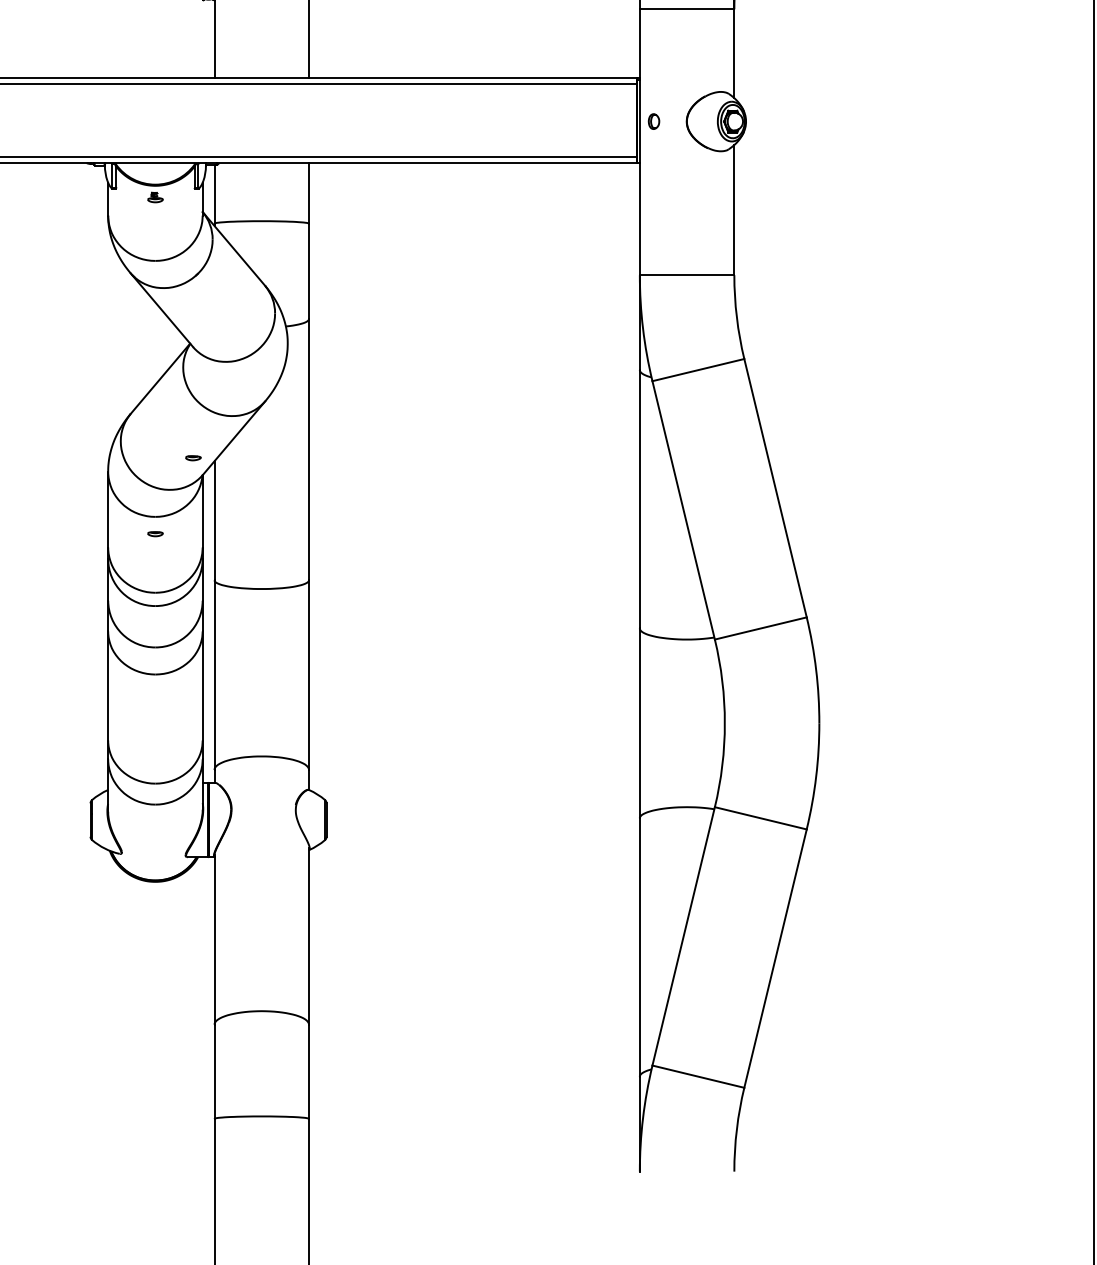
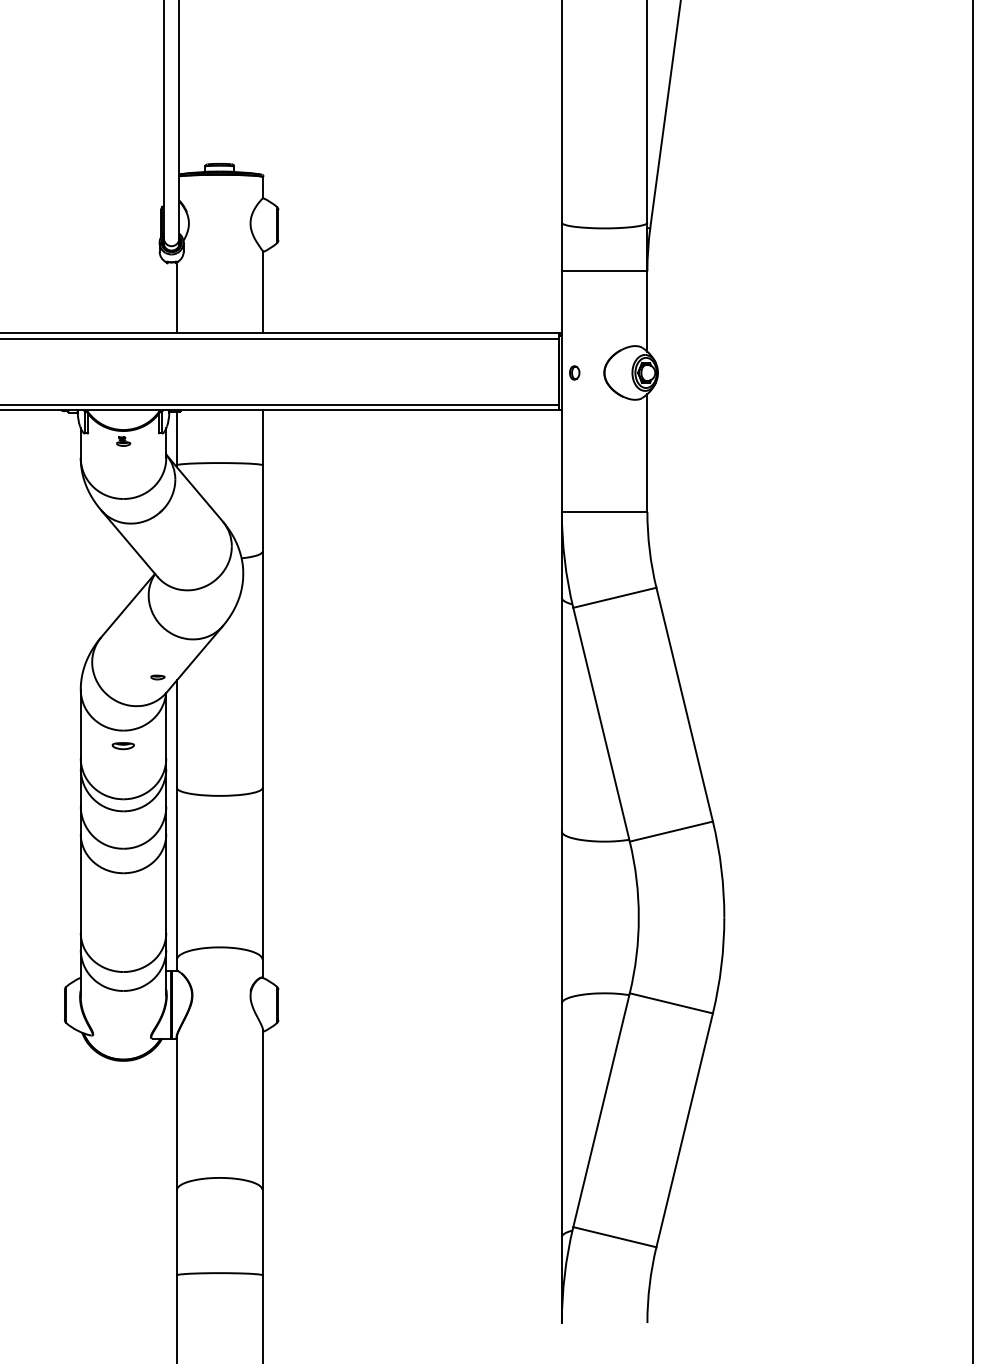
part: (155, 534) -> (123, 746), size x1.6

